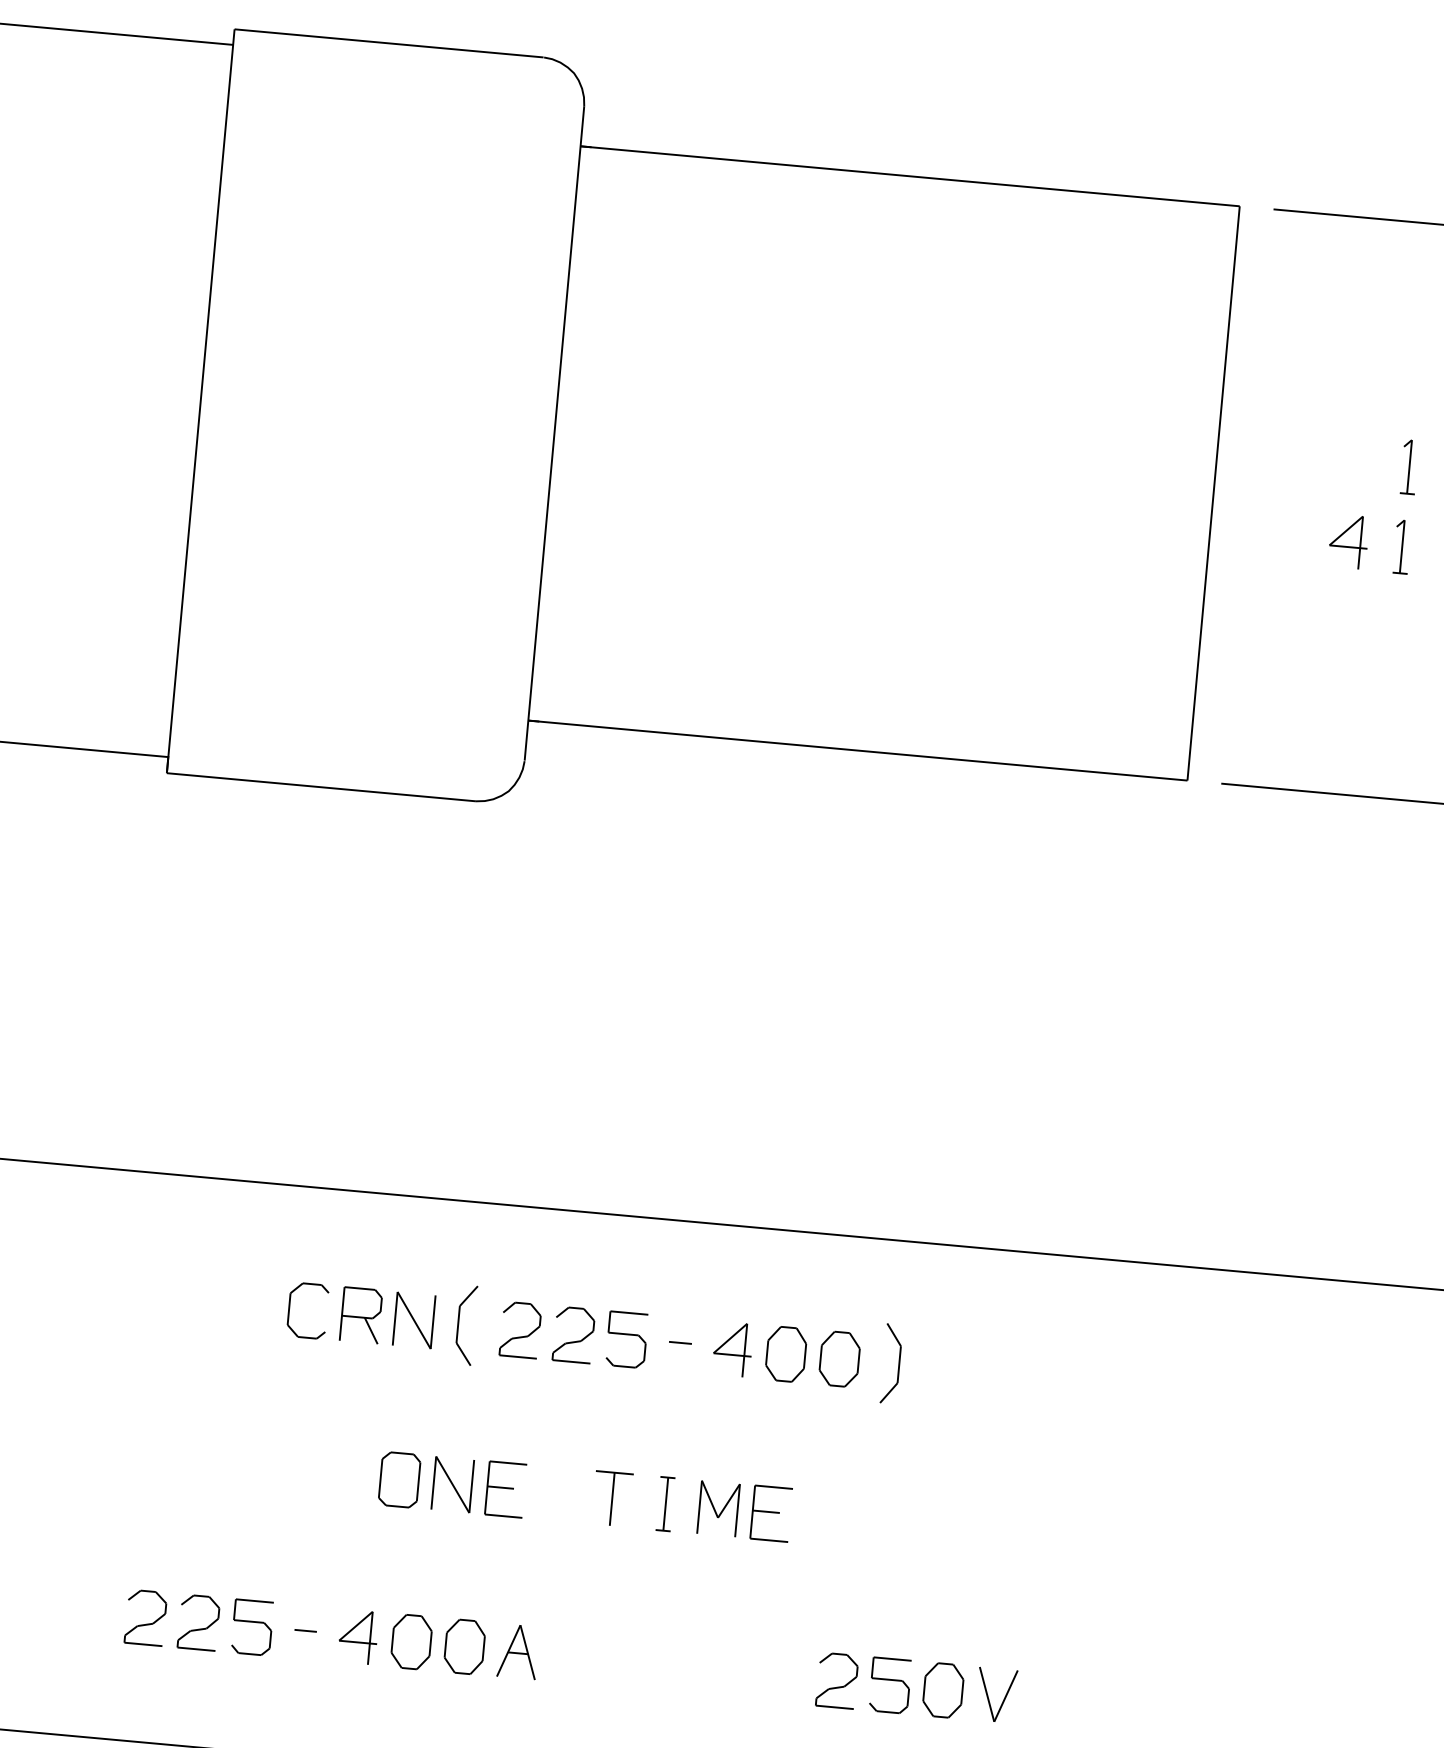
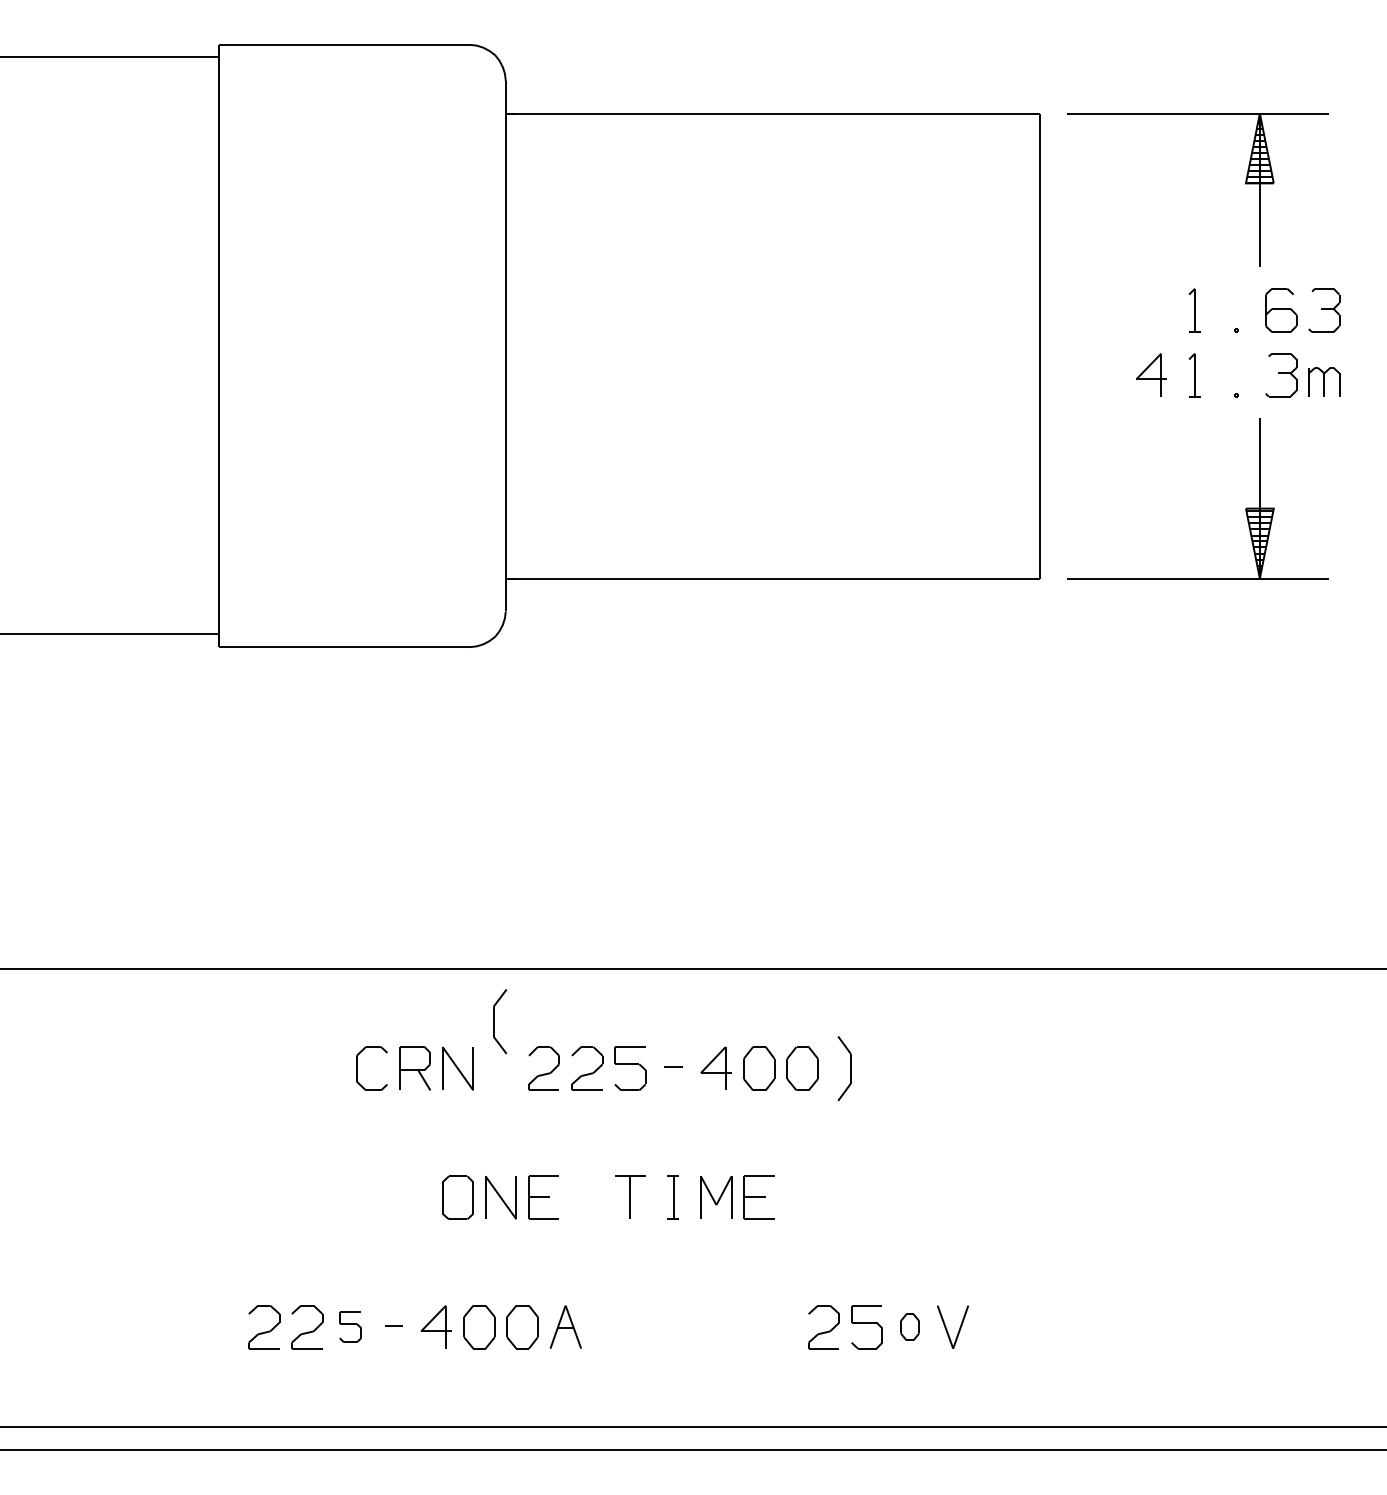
part: (466, 1325) -> (500, 1021), moved
part: (252, 1628) -> (350, 1327), size x0.7
part: (942, 1690) -> (909, 1327), size x0.6

